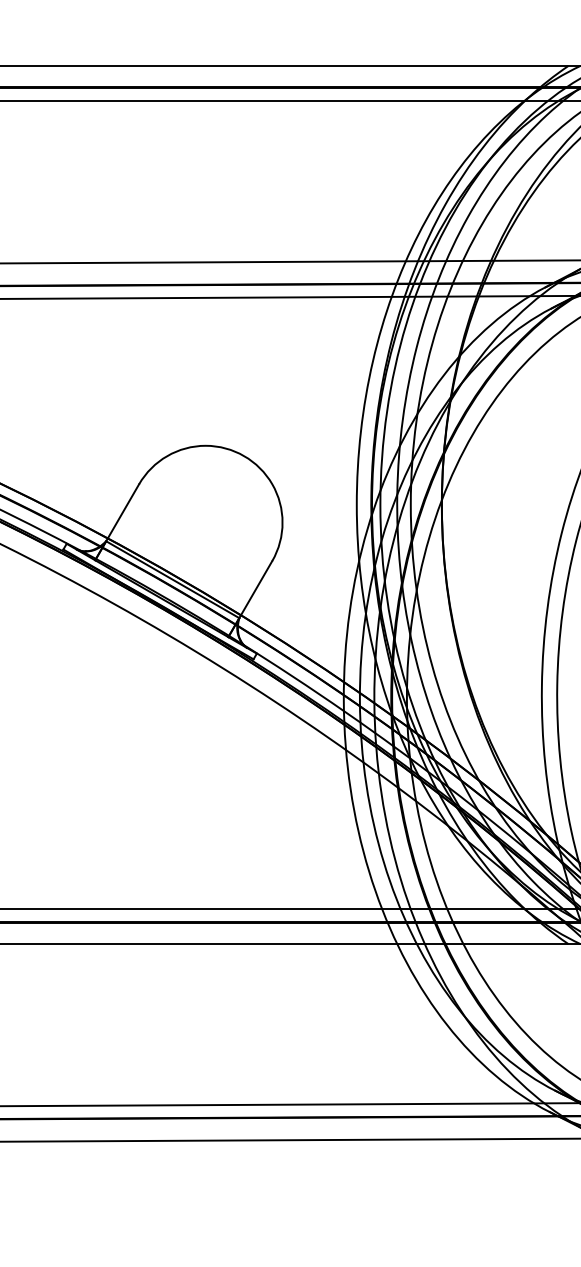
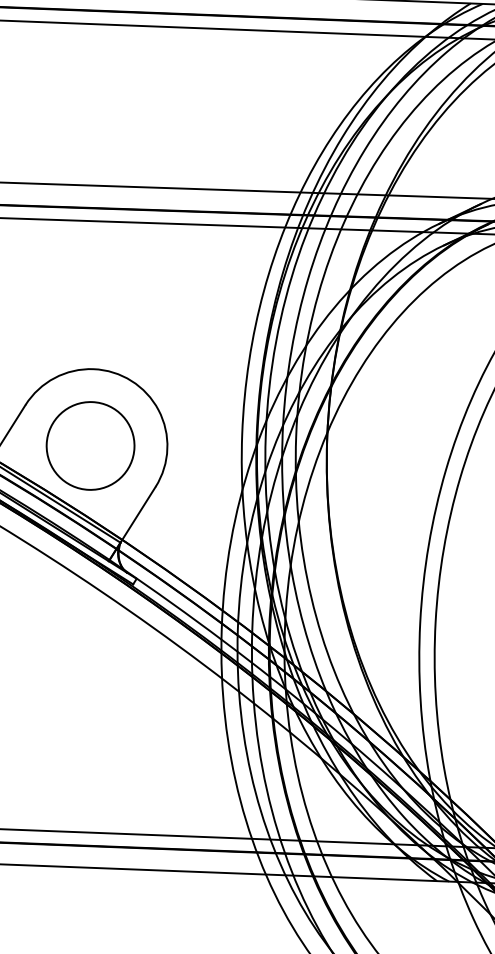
circle: (205, 522) -> (90, 445), added

